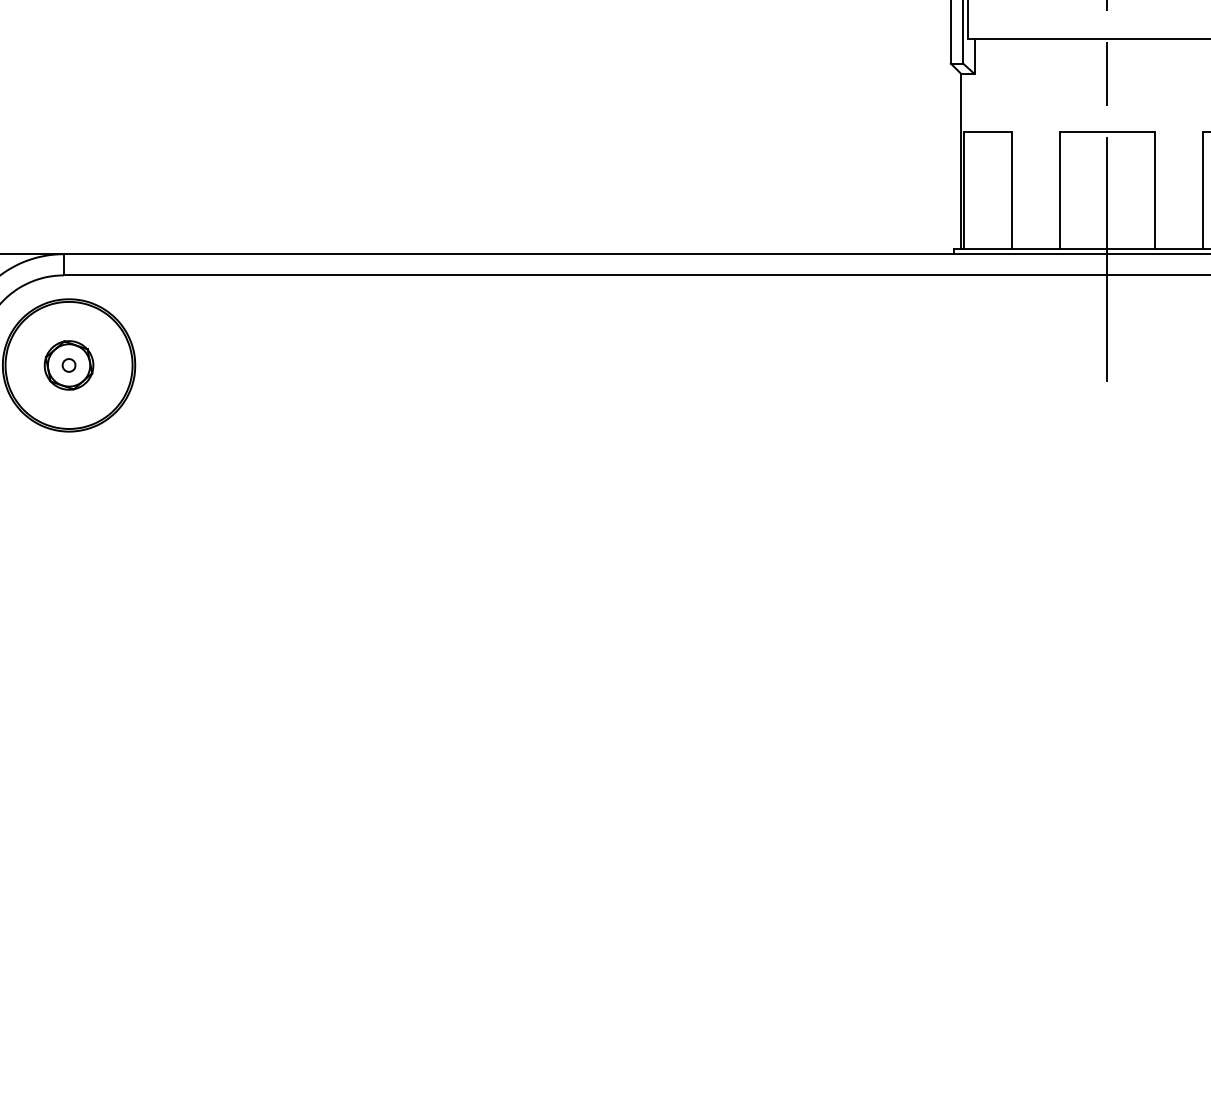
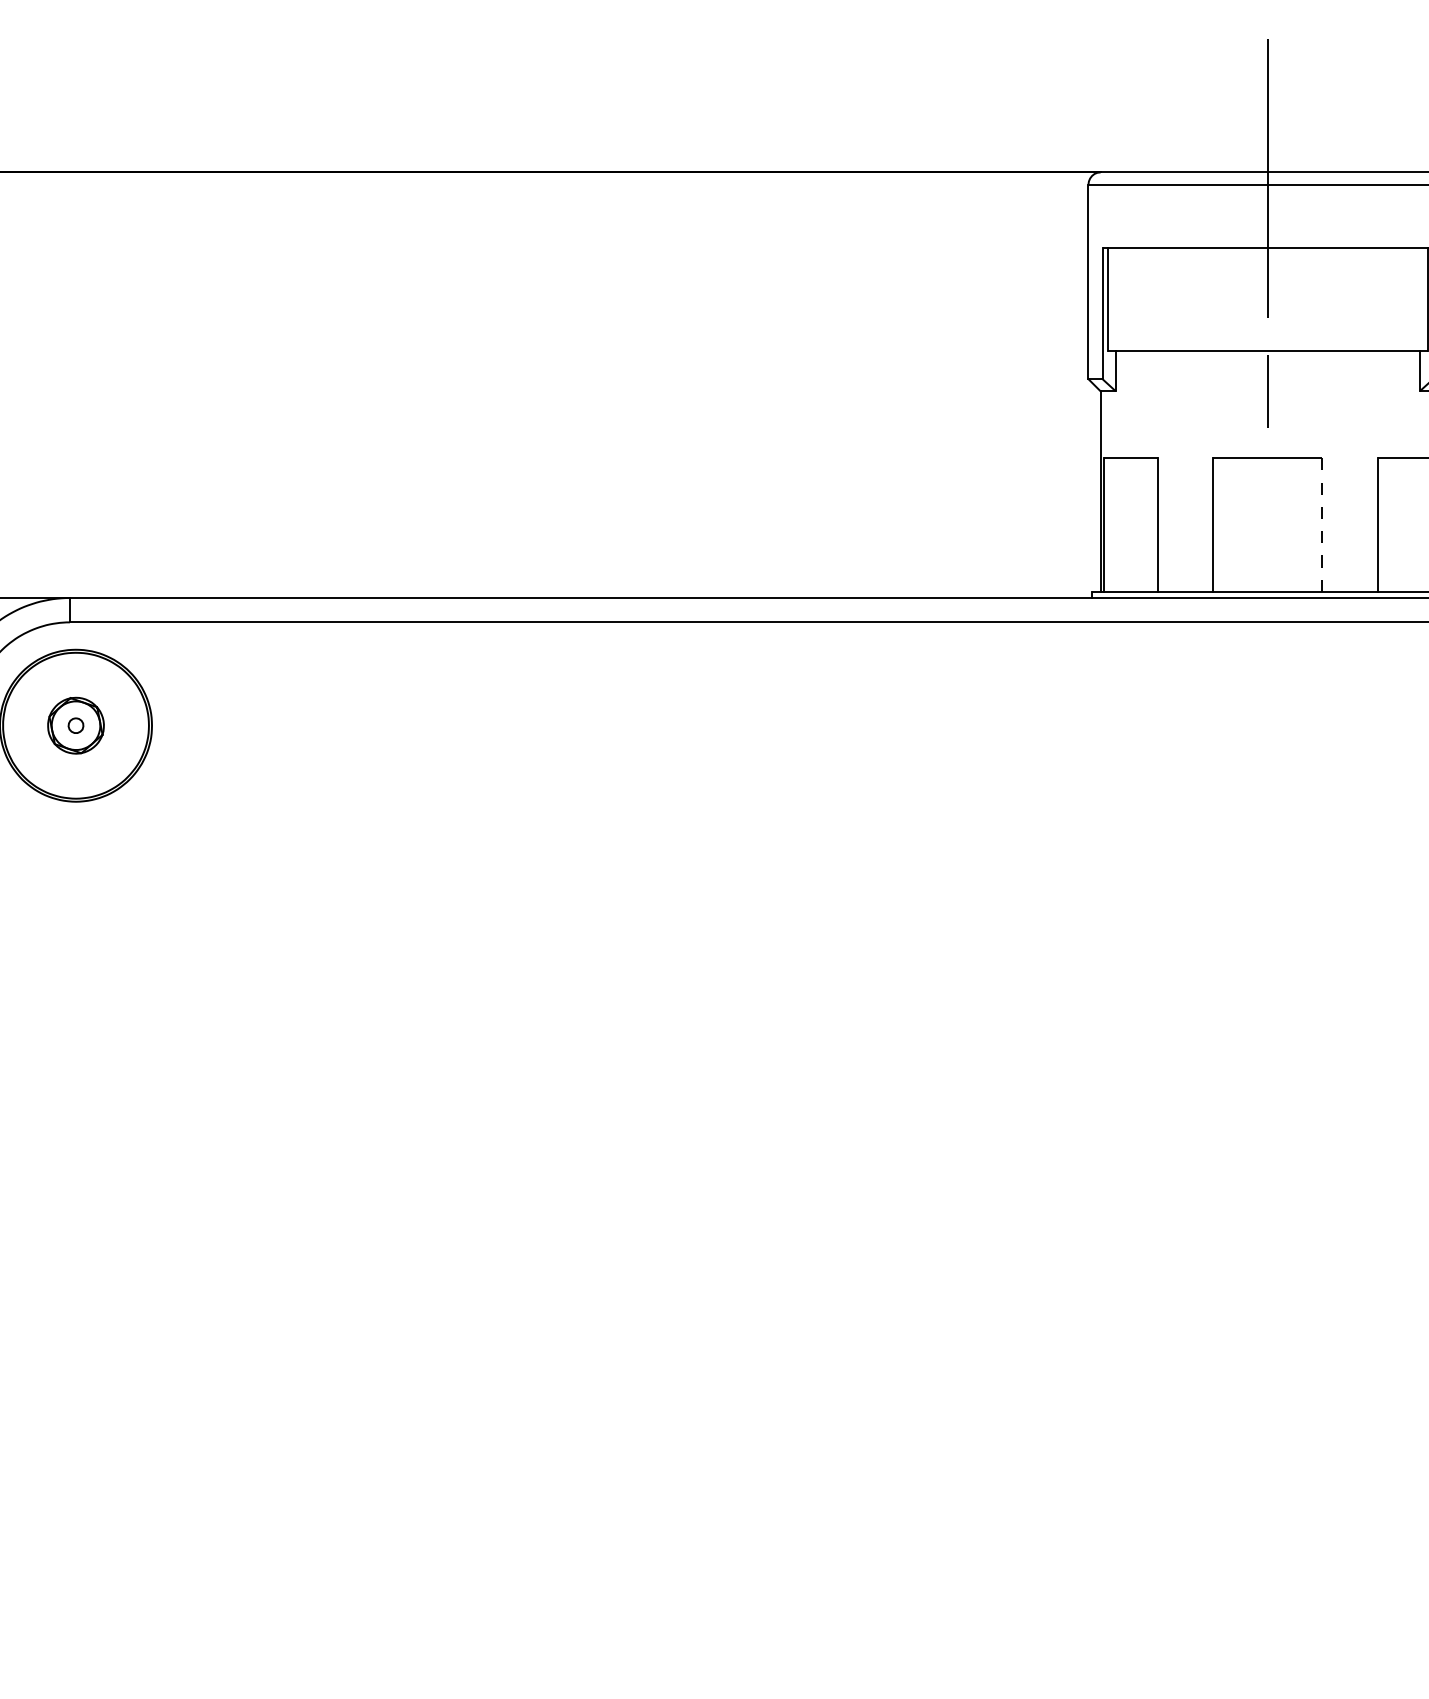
line: (1154, 191) -> (1322, 525), solid -> dashed
line: (1106, 259) -> (1267, 604), removed

